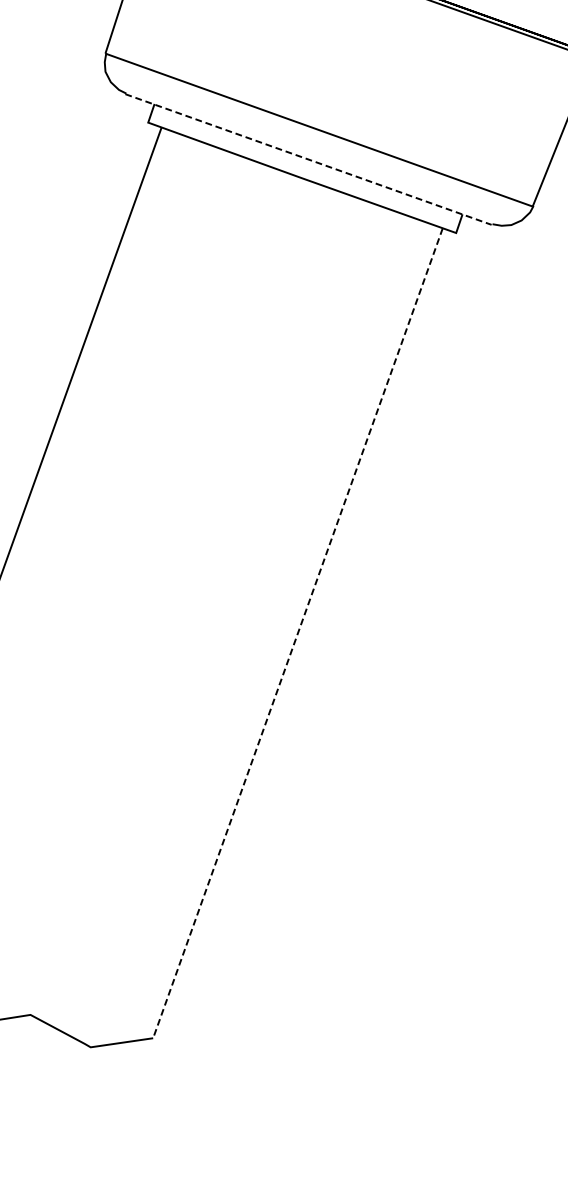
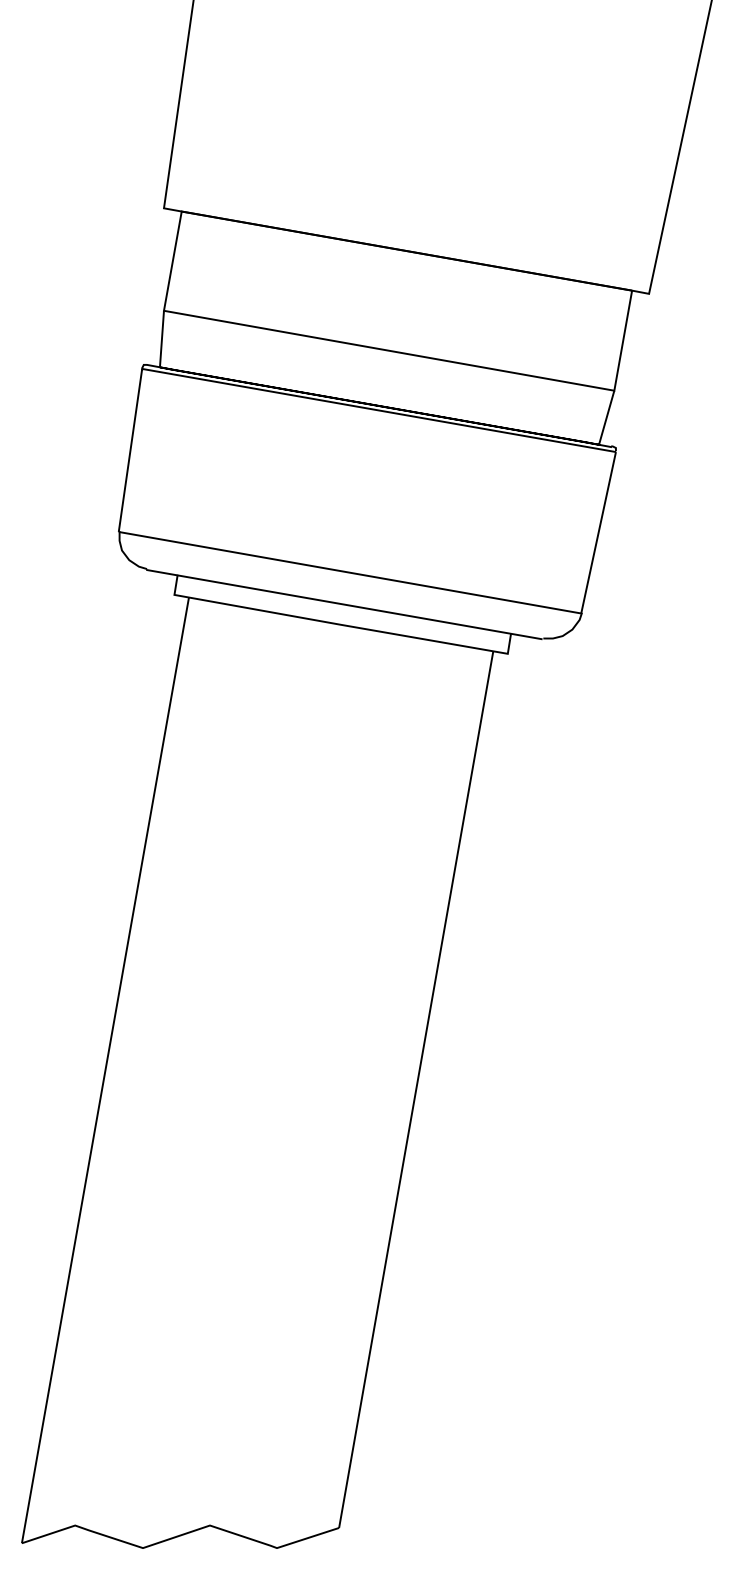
line: (308, 159) -> (344, 604), dashed -> solid
line: (298, 633) -> (416, 1089), dashed -> solid

